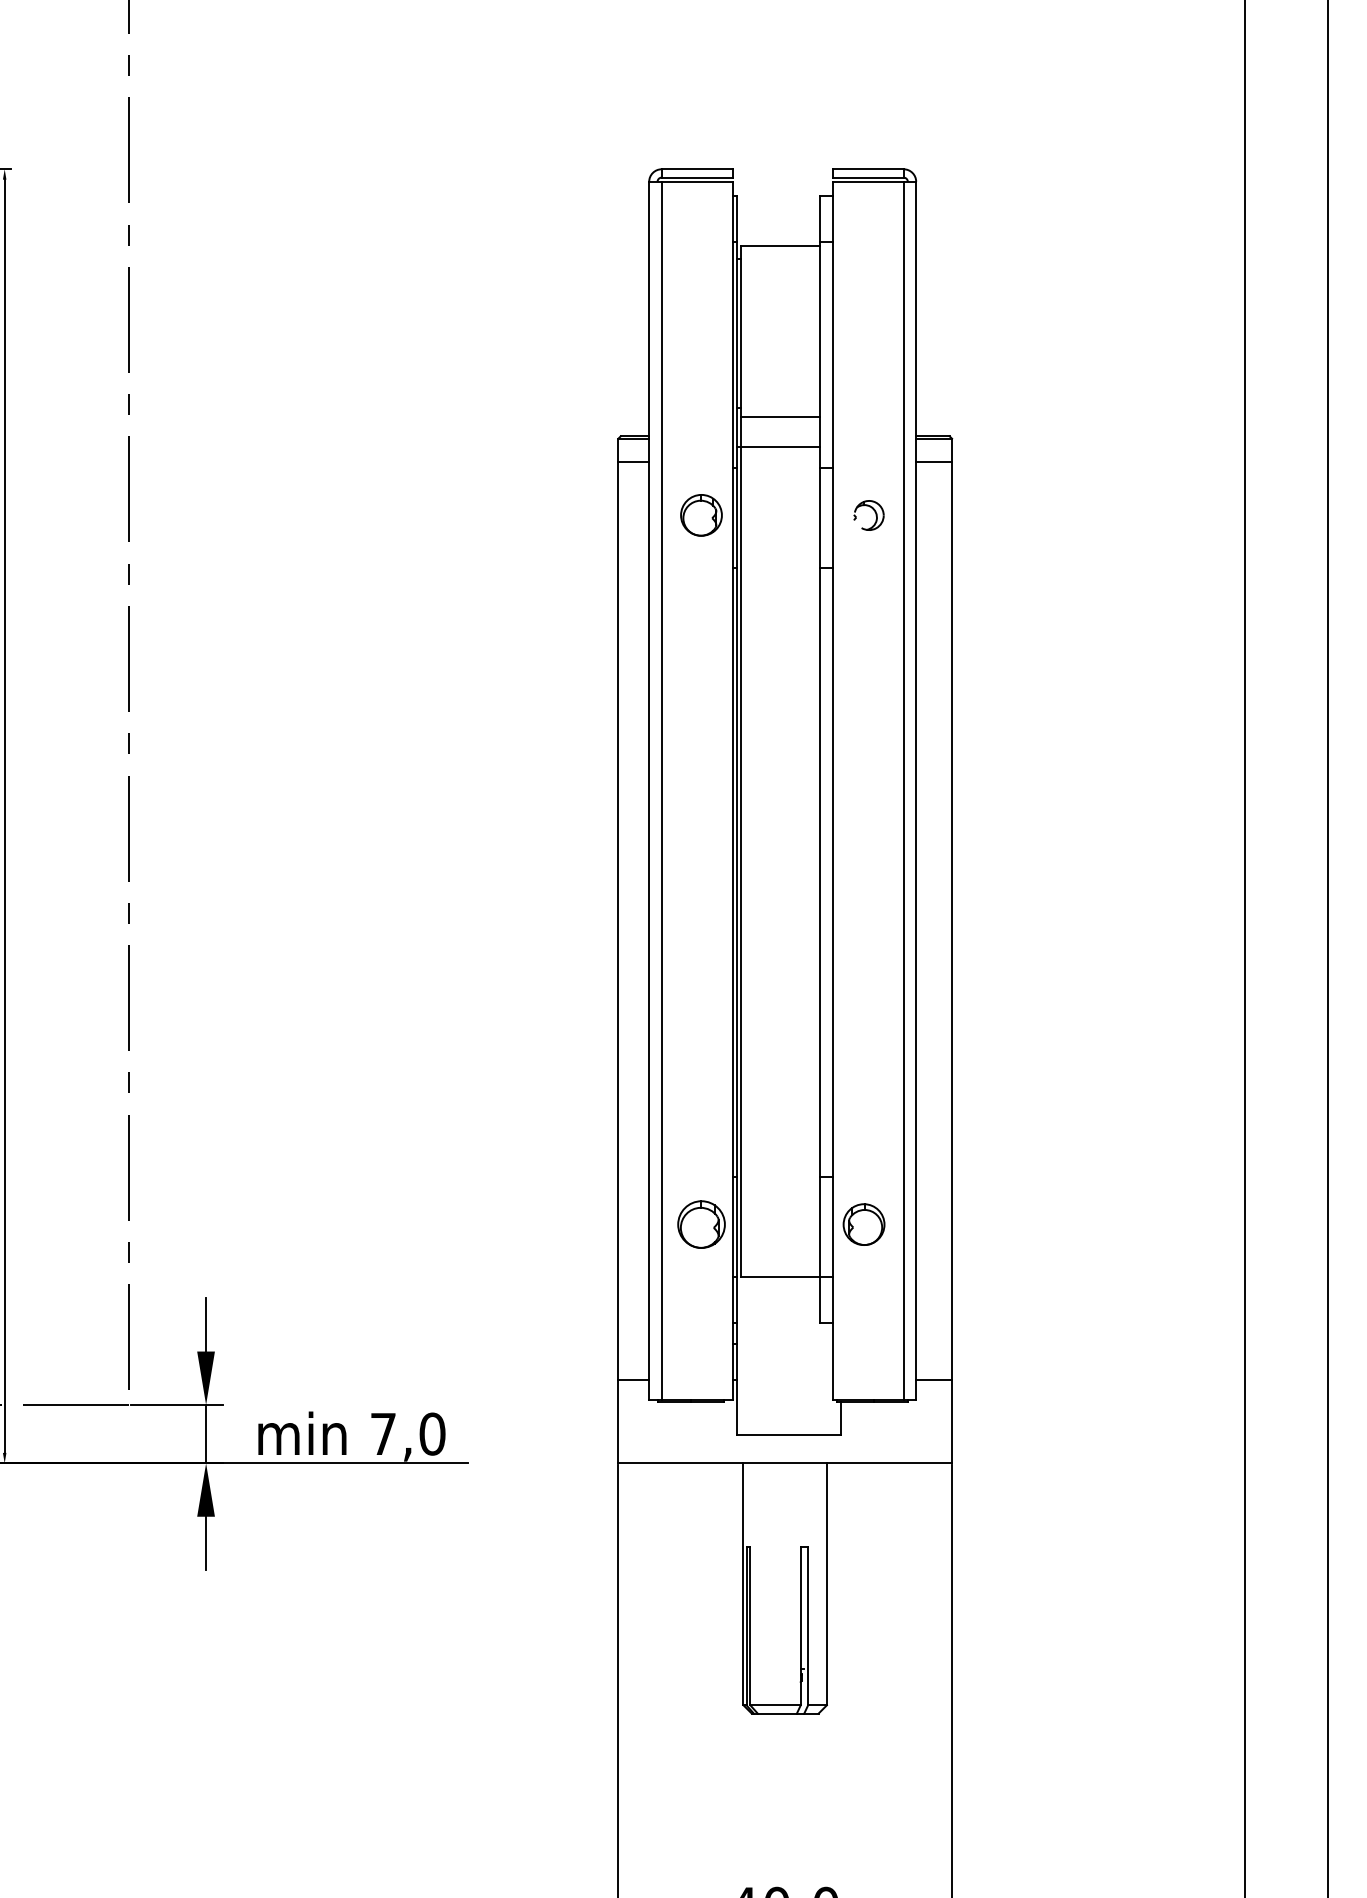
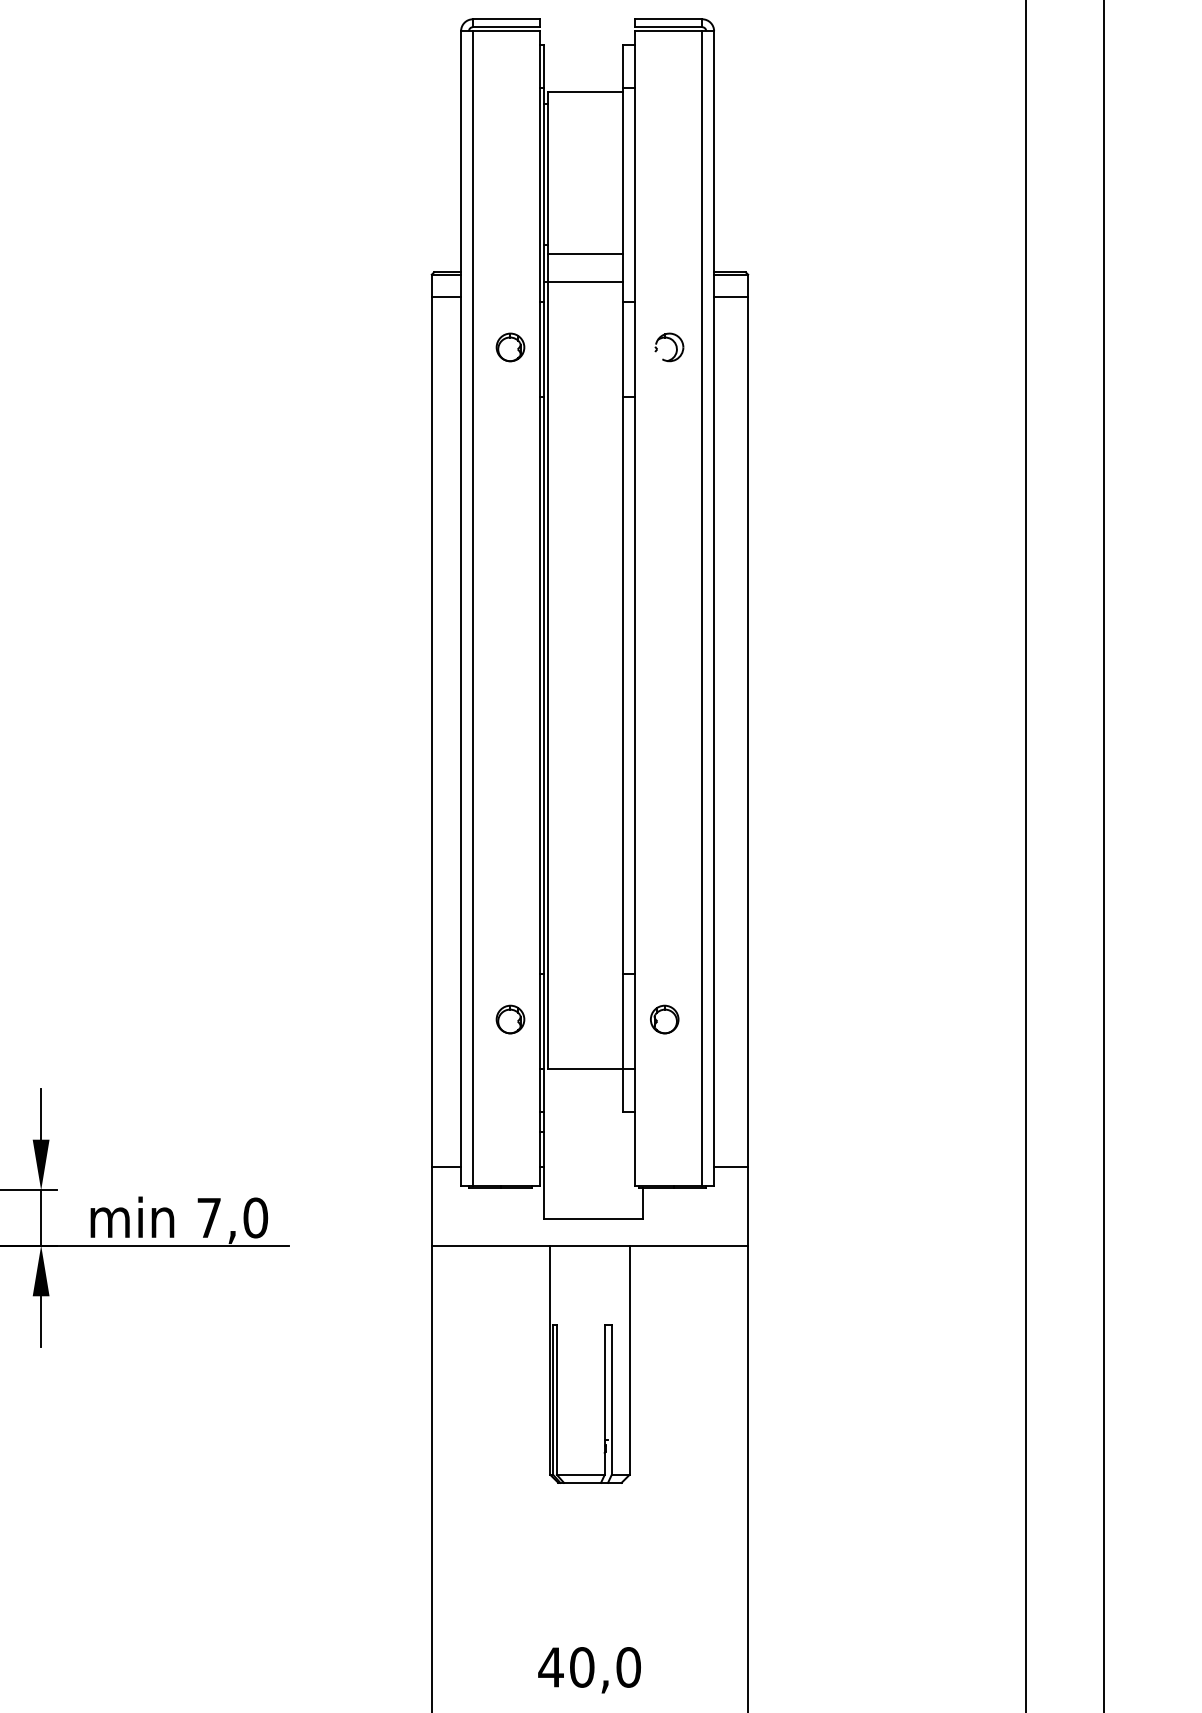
part: (700, 515) -> (509, 347), size x0.71
part: (700, 1224) -> (509, 1019), size x0.62
part: (863, 1224) -> (664, 1019), size x0.71

